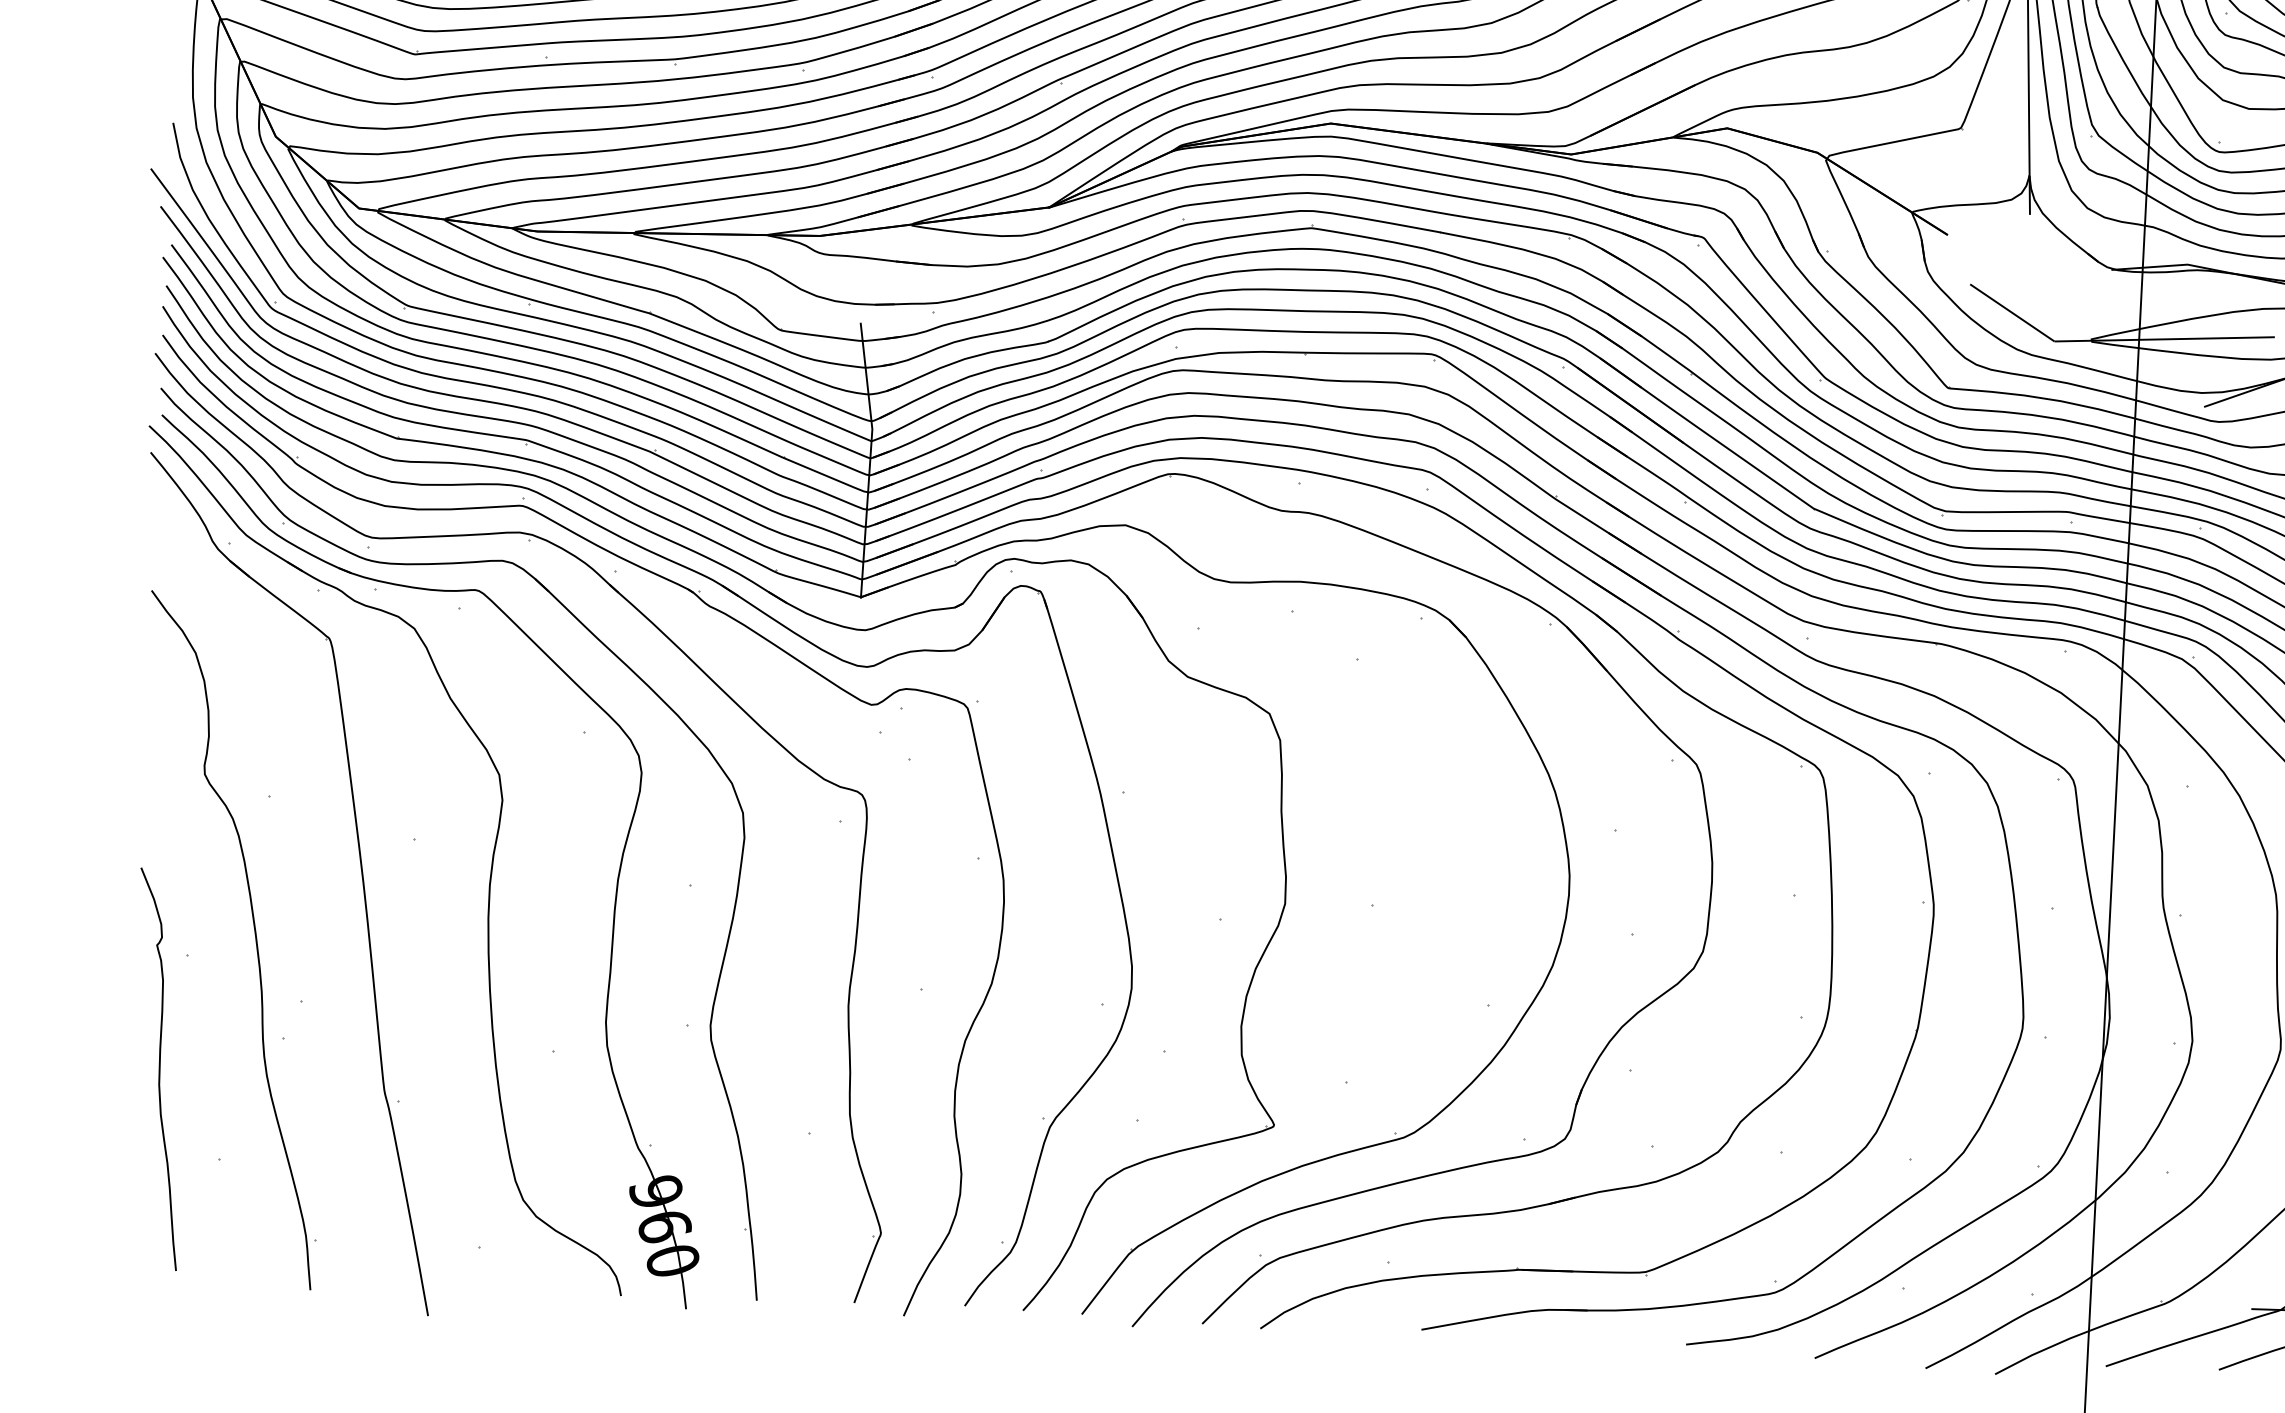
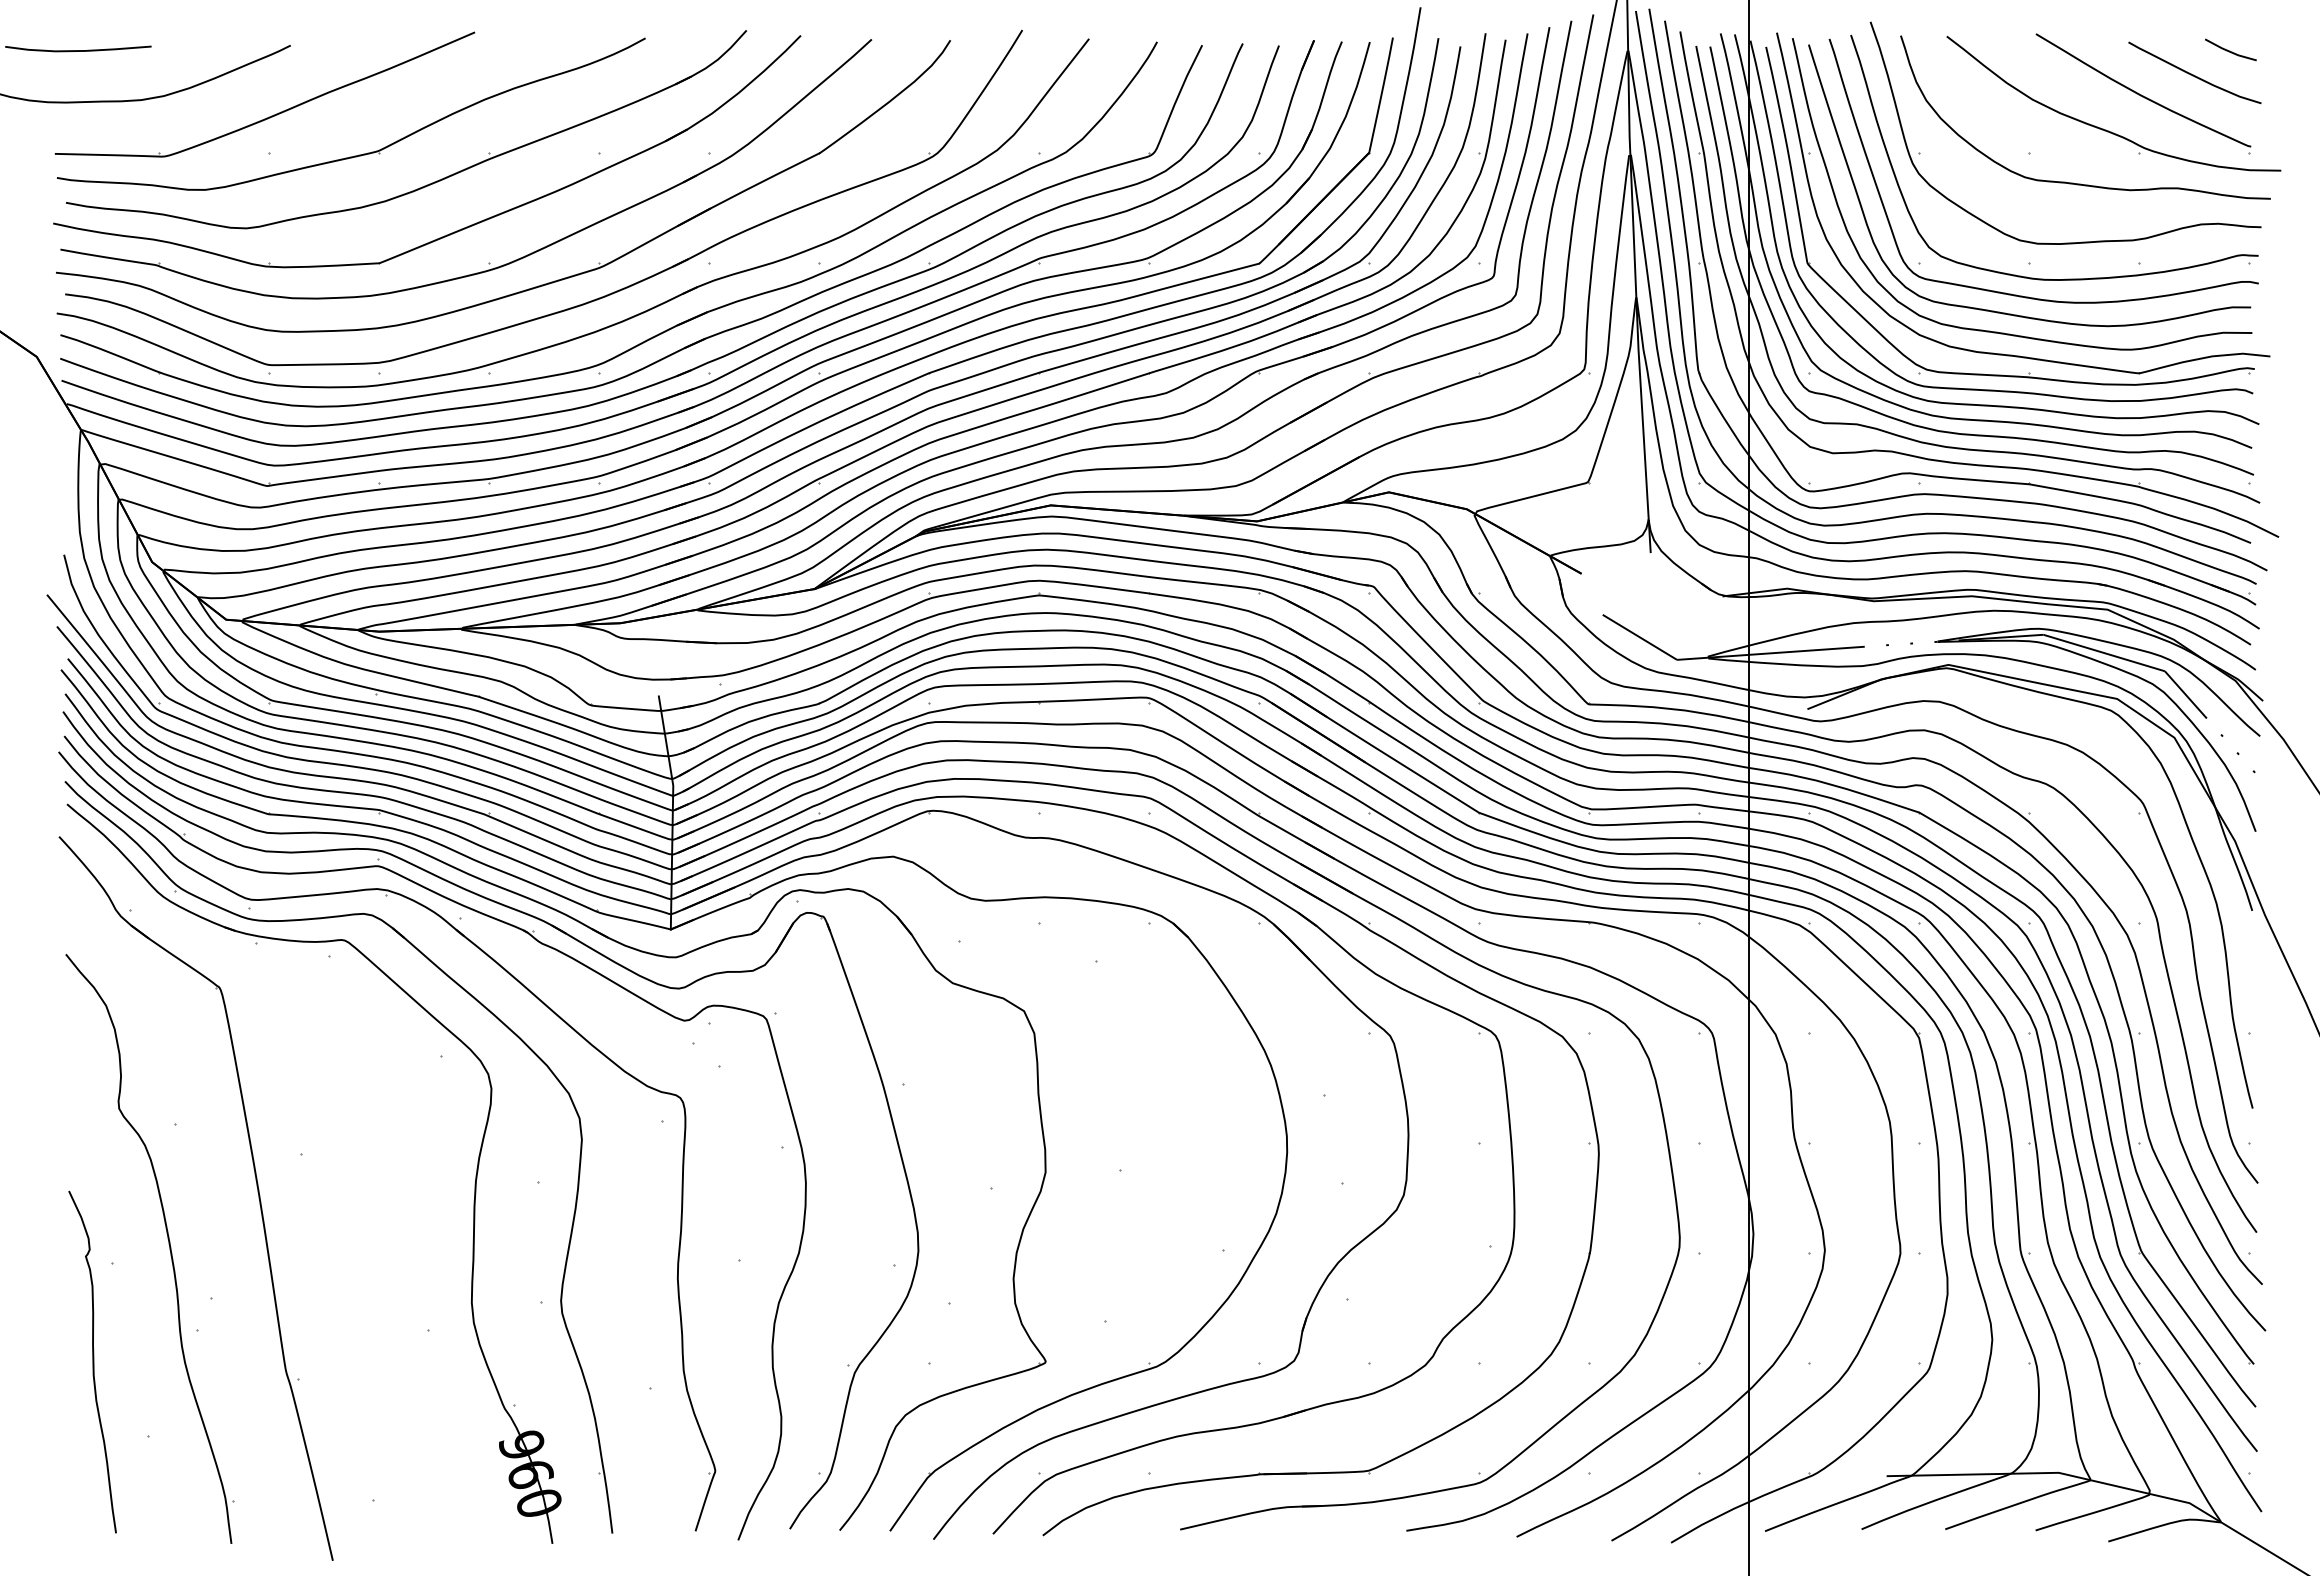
part: (490, 870) -> (366, 1178), removed

